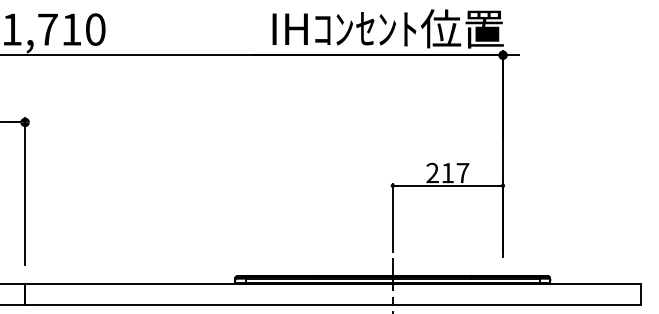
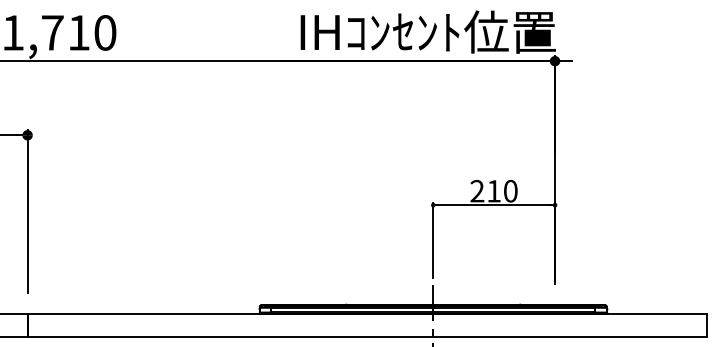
text: (462, 173) -> (510, 191), 217 -> 210

